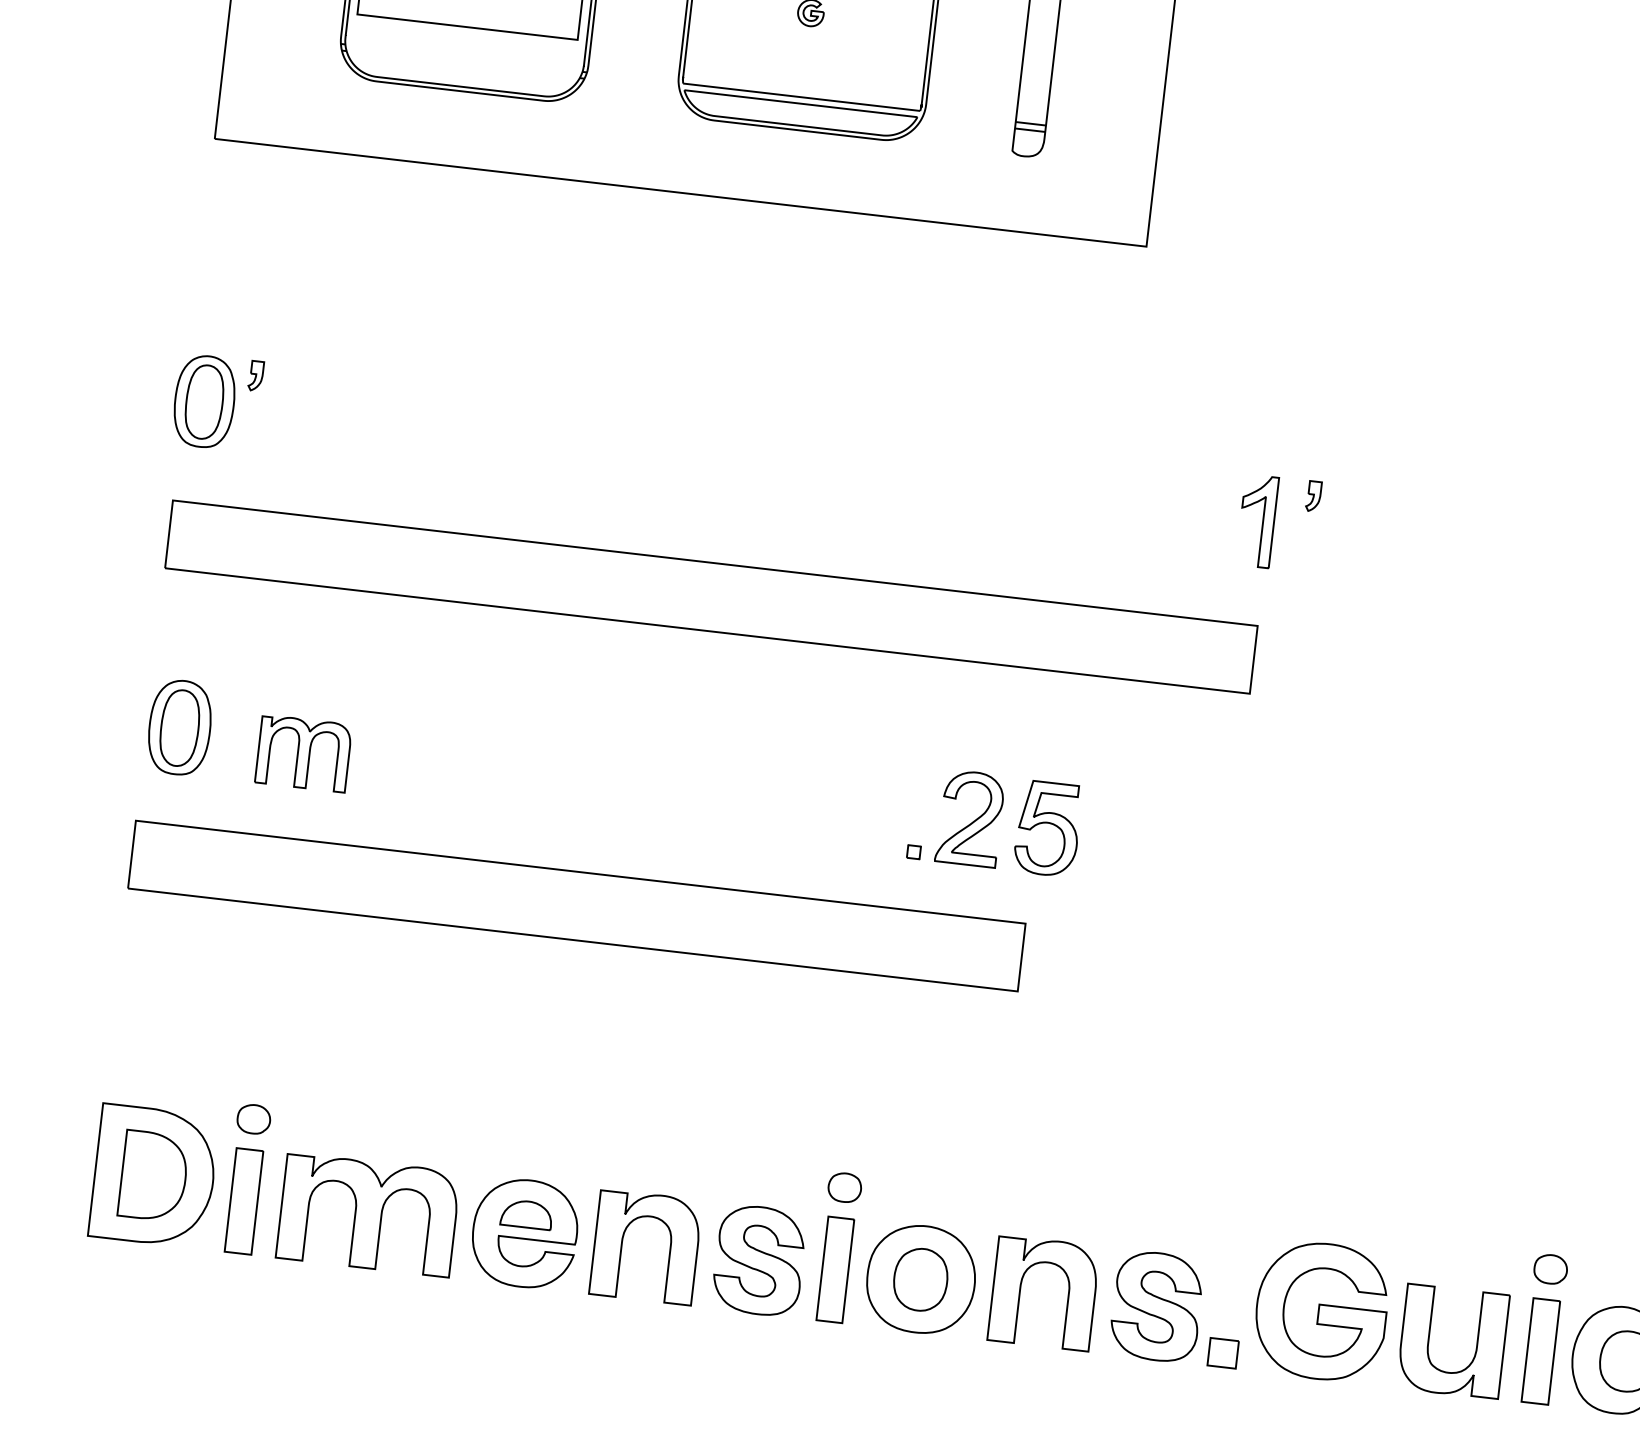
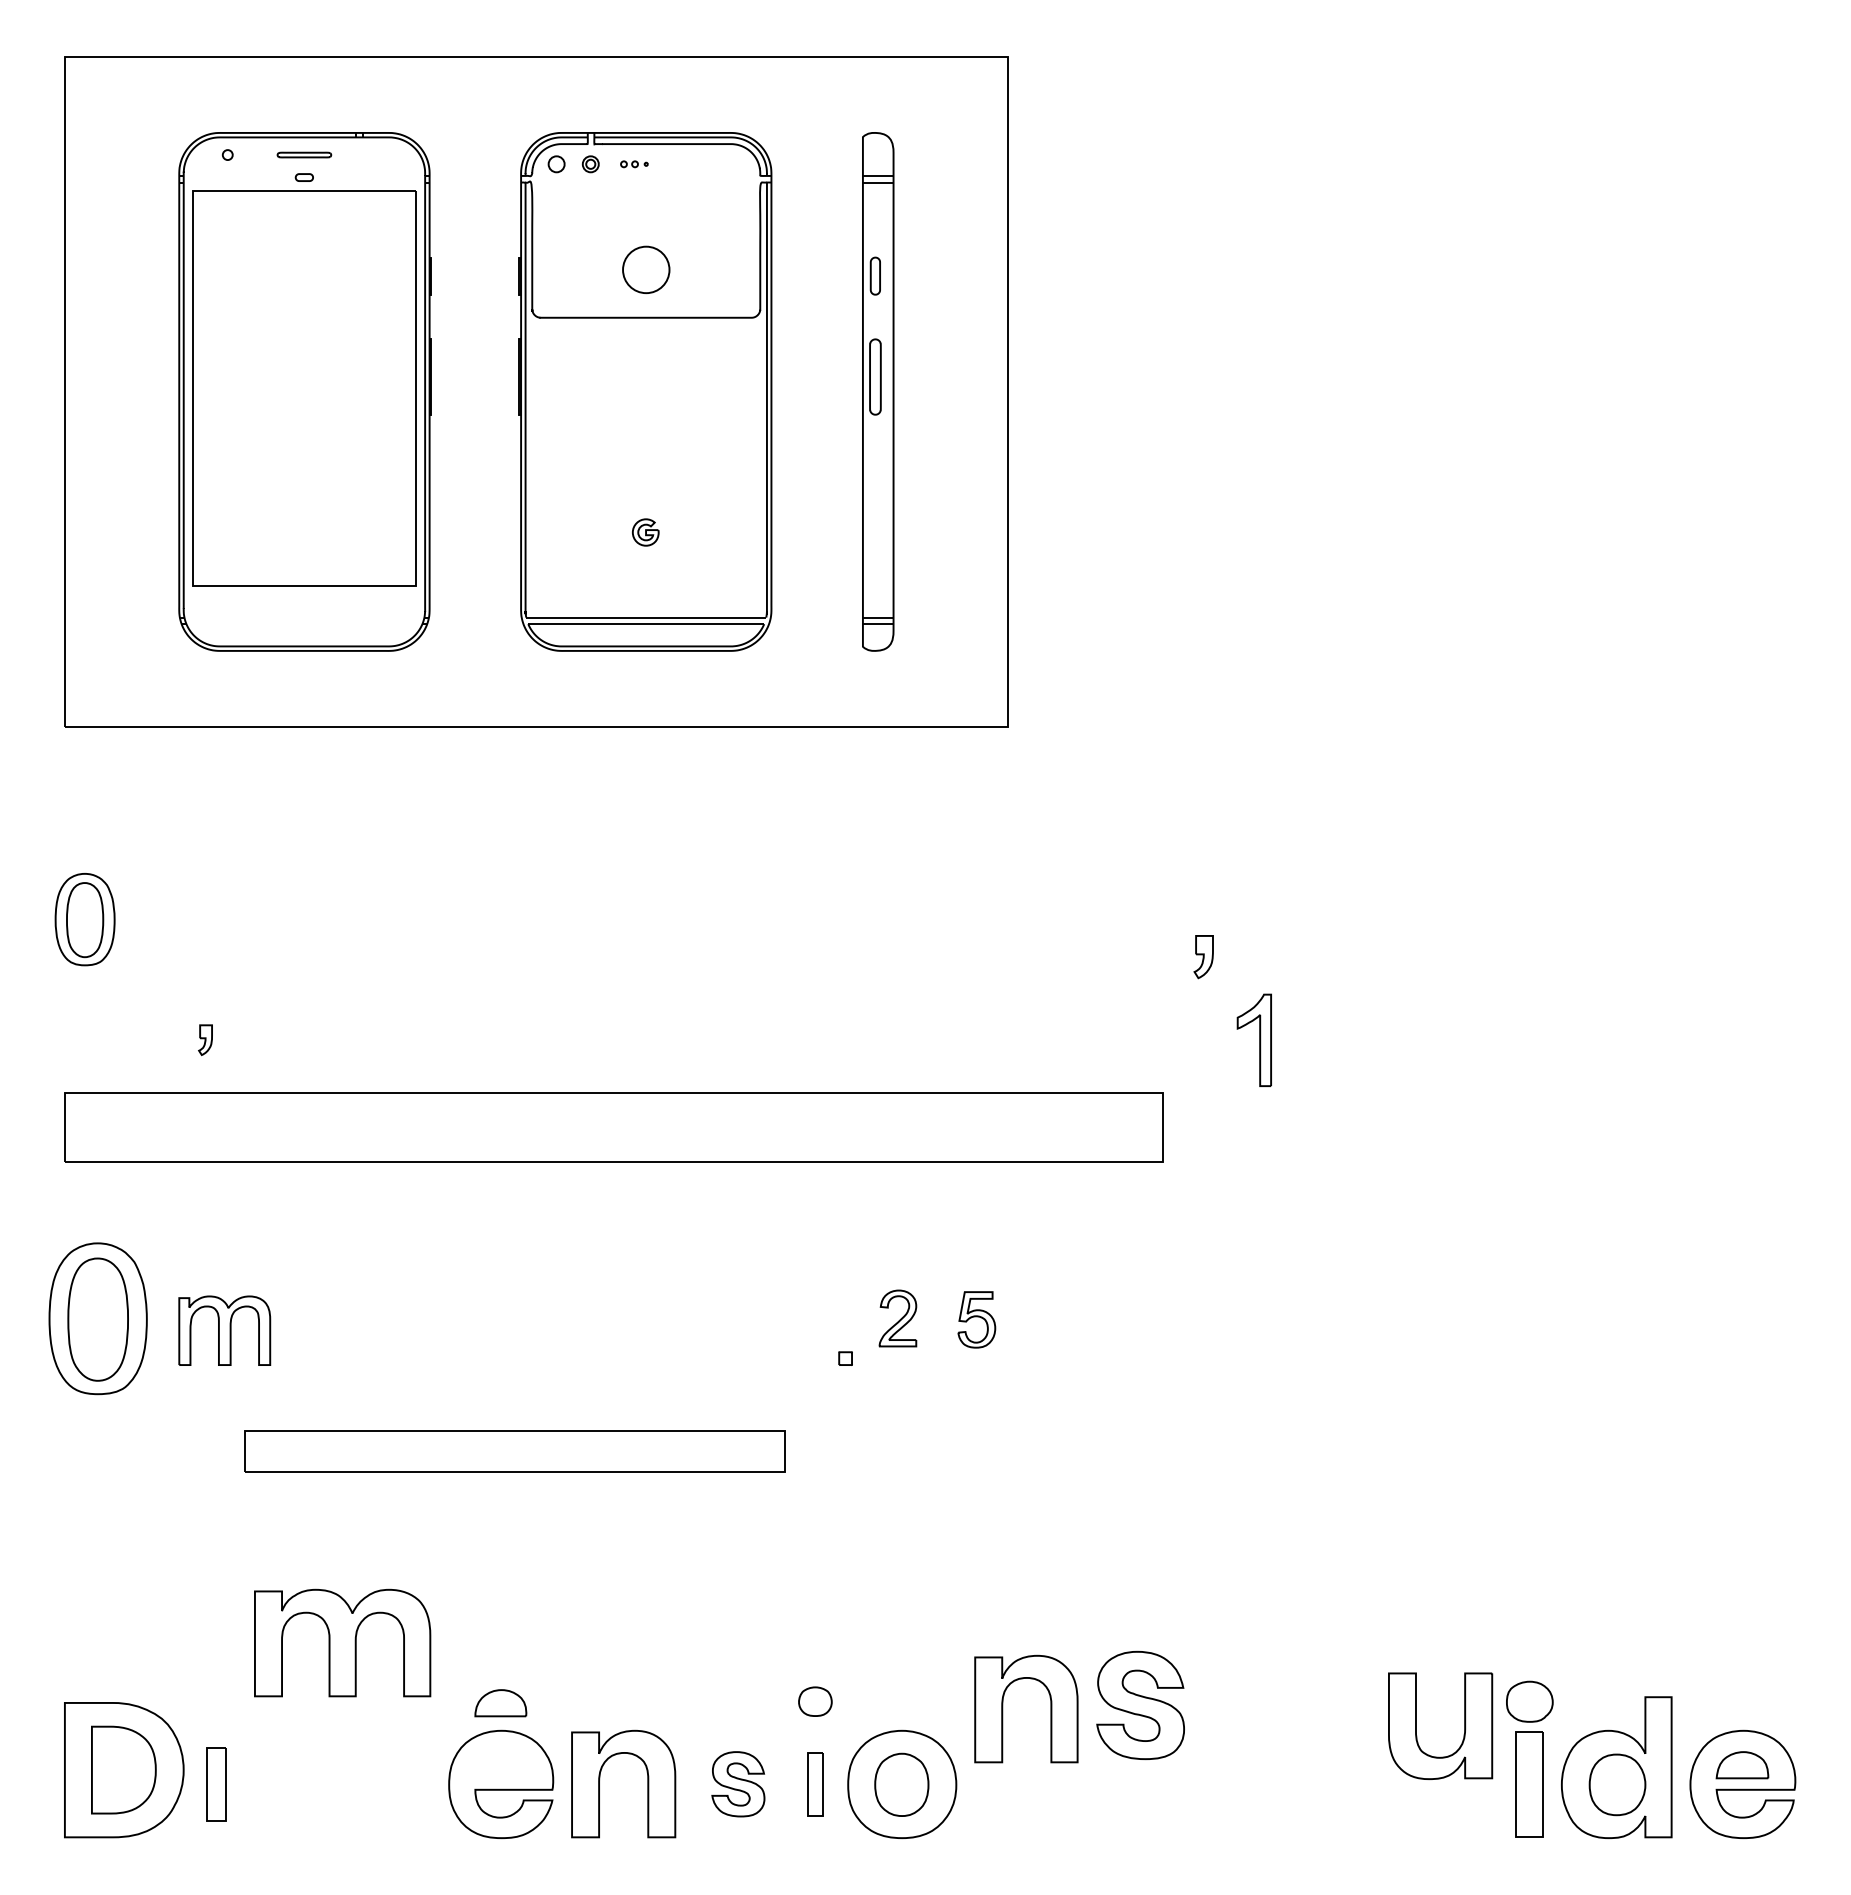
part: (256, 375) -> (205, 1039), moved
part: (204, 401) -> (84, 919), moved
part: (1313, 496) -> (1203, 957), size x1.4
part: (1256, 520) -> (1253, 1039), moved
part: (179, 728) -> (97, 1319), size x1.6
part: (969, 818) -> (897, 1318), size x0.6
part: (1047, 828) -> (976, 1319), size x0.6
part: (576, 906) -> (514, 1451), size x0.6
part: (254, 1119) -> (217, 1701), removed
part: (243, 1201) -> (216, 1784), size x0.7
part: (368, 1214) -> (342, 1642), moved
part: (526, 1214) -> (500, 1703), moved
part: (759, 1259) -> (738, 1783), size x0.6
part: (835, 1269) -> (815, 1784), size x0.6
part: (1550, 1269) -> (1529, 1701), size x1.4
part: (1021, 1290) -> (1003, 1708), moved
part: (1156, 1305) -> (1140, 1704), moved
part: (1321, 1310) -> (1305, 1769), removed
part: (1429, 1338) -> (1416, 1725), moved
part: (1223, 1352) -> (1212, 1822), removed

